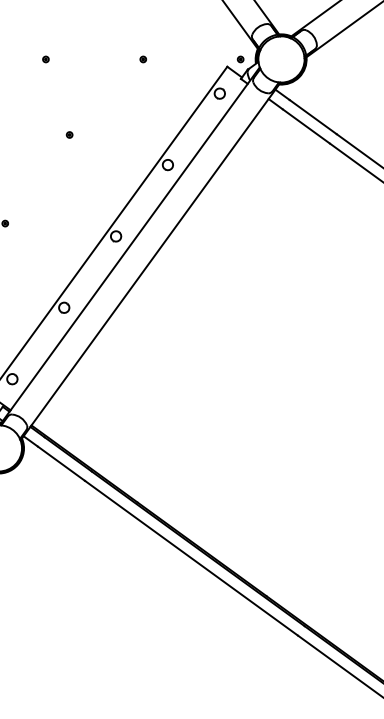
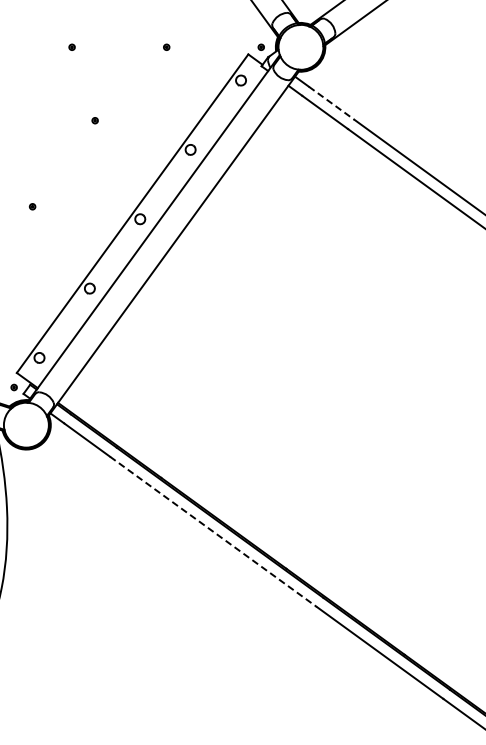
line: (313, 117) -> (332, 103), solid -> dashed
line: (191, 557) -> (213, 531), solid -> dashed

